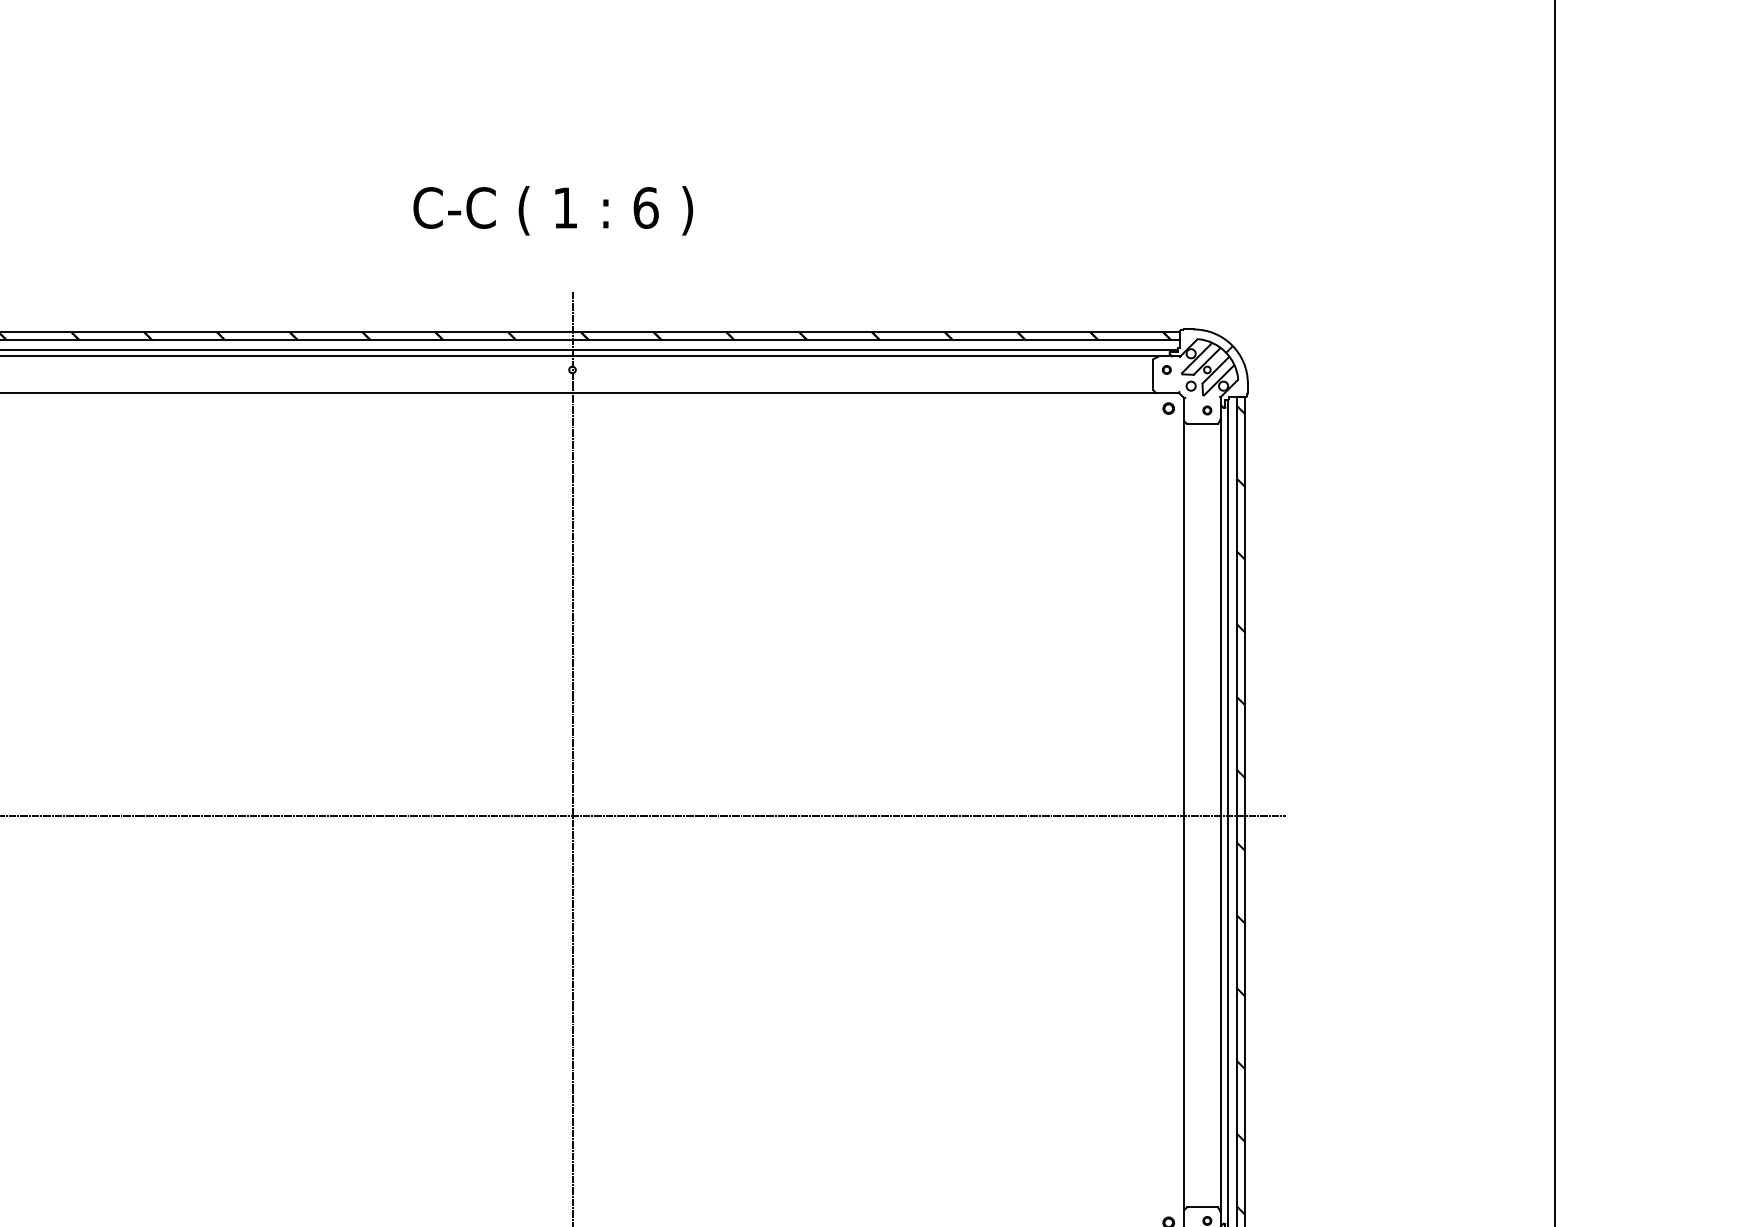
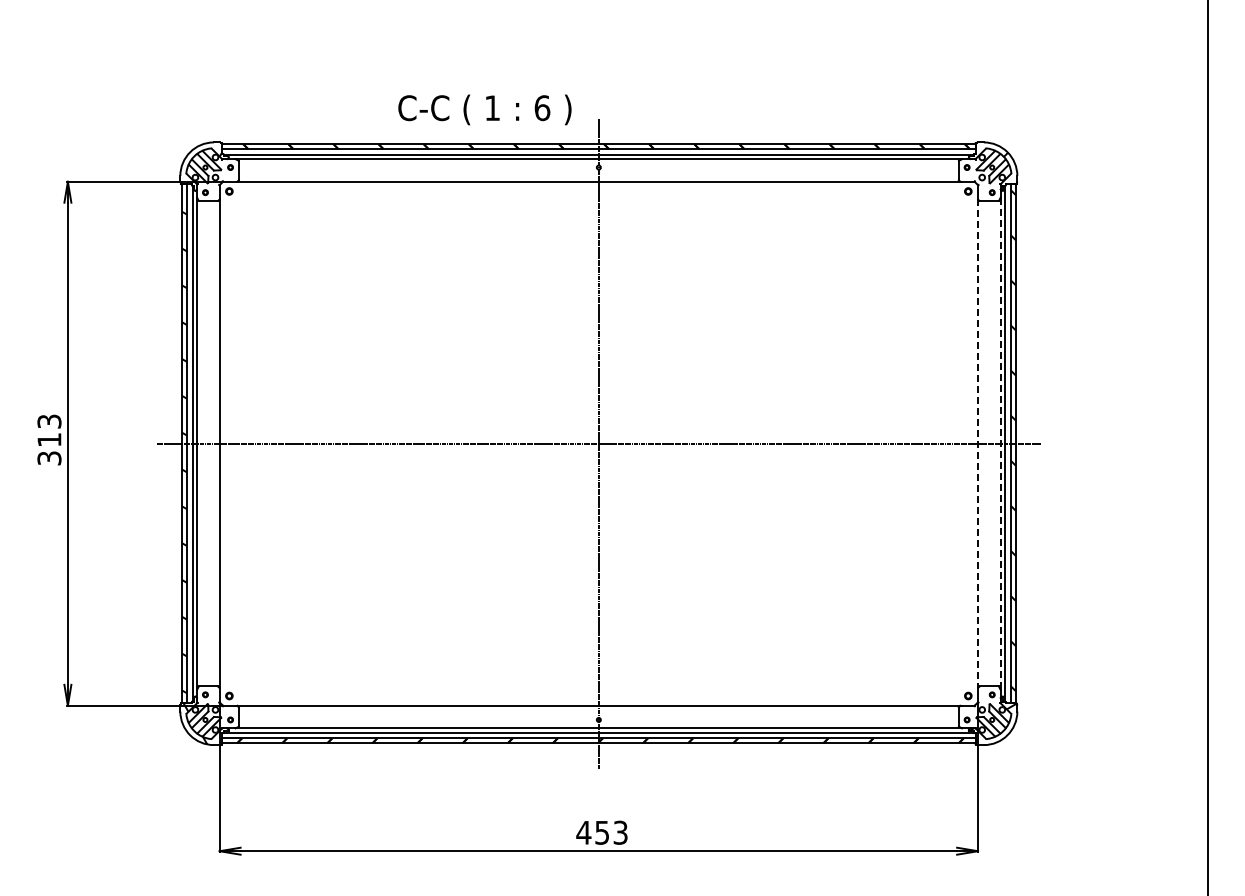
text: (552, 210) -> (484, 109), moved
line: (1185, 815) -> (978, 443), solid -> dashed
line: (1220, 816) -> (1000, 444), solid -> dashed

